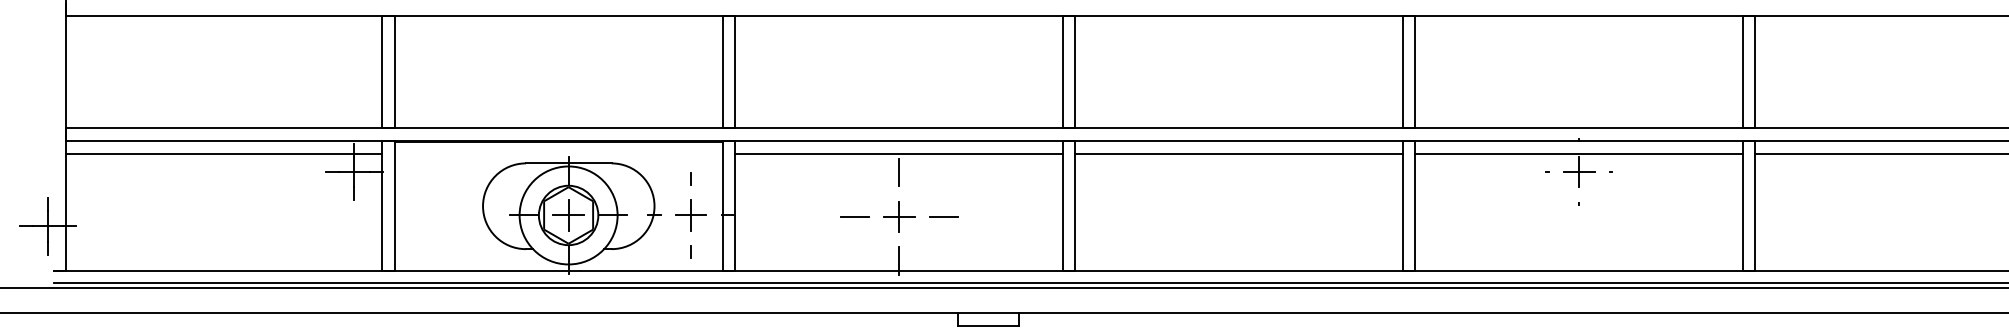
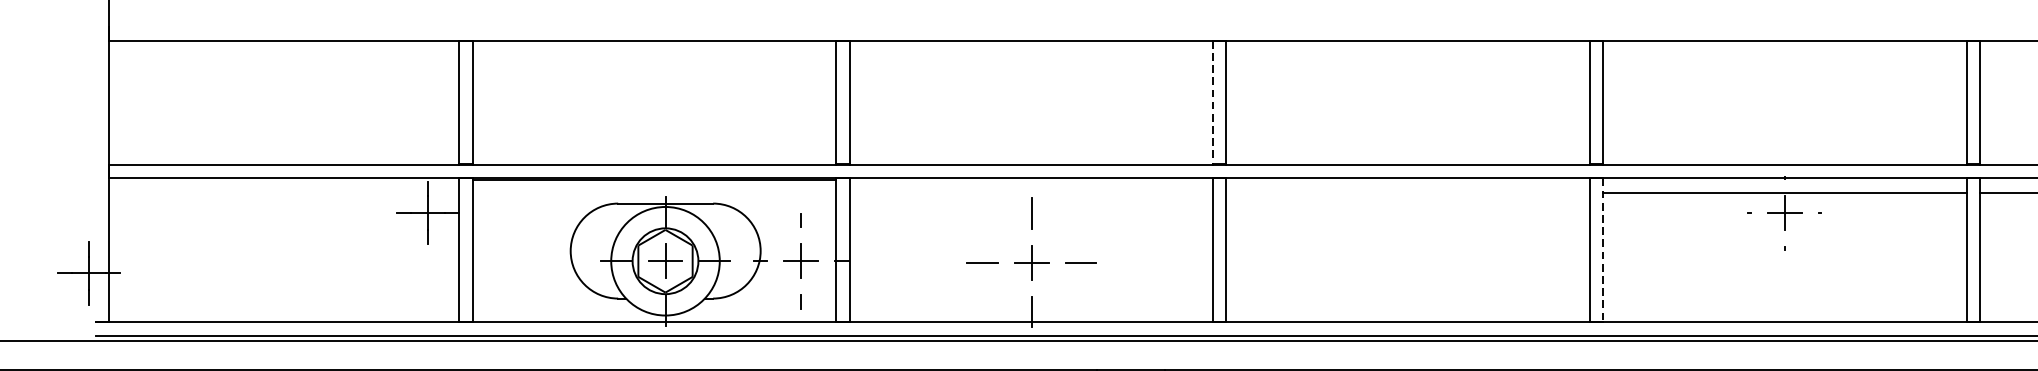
line: (1062, 72) -> (1212, 102), solid -> dashed
line: (224, 154) -> (284, 193), removed
line: (898, 154) -> (1030, 193), removed
line: (1238, 154) -> (1407, 193), removed
line: (1415, 205) -> (1603, 250), solid -> dashed

